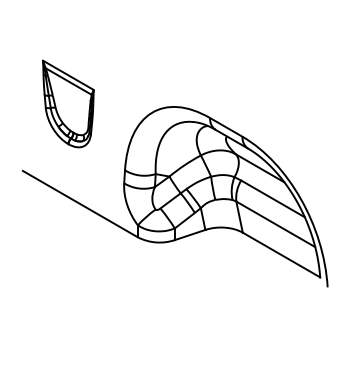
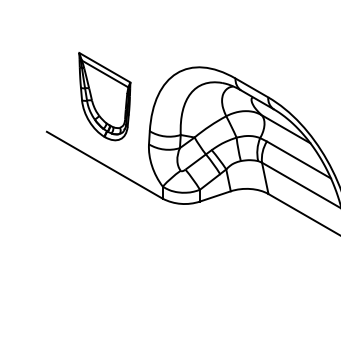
part: (68, 103) -> (104, 96), moved

